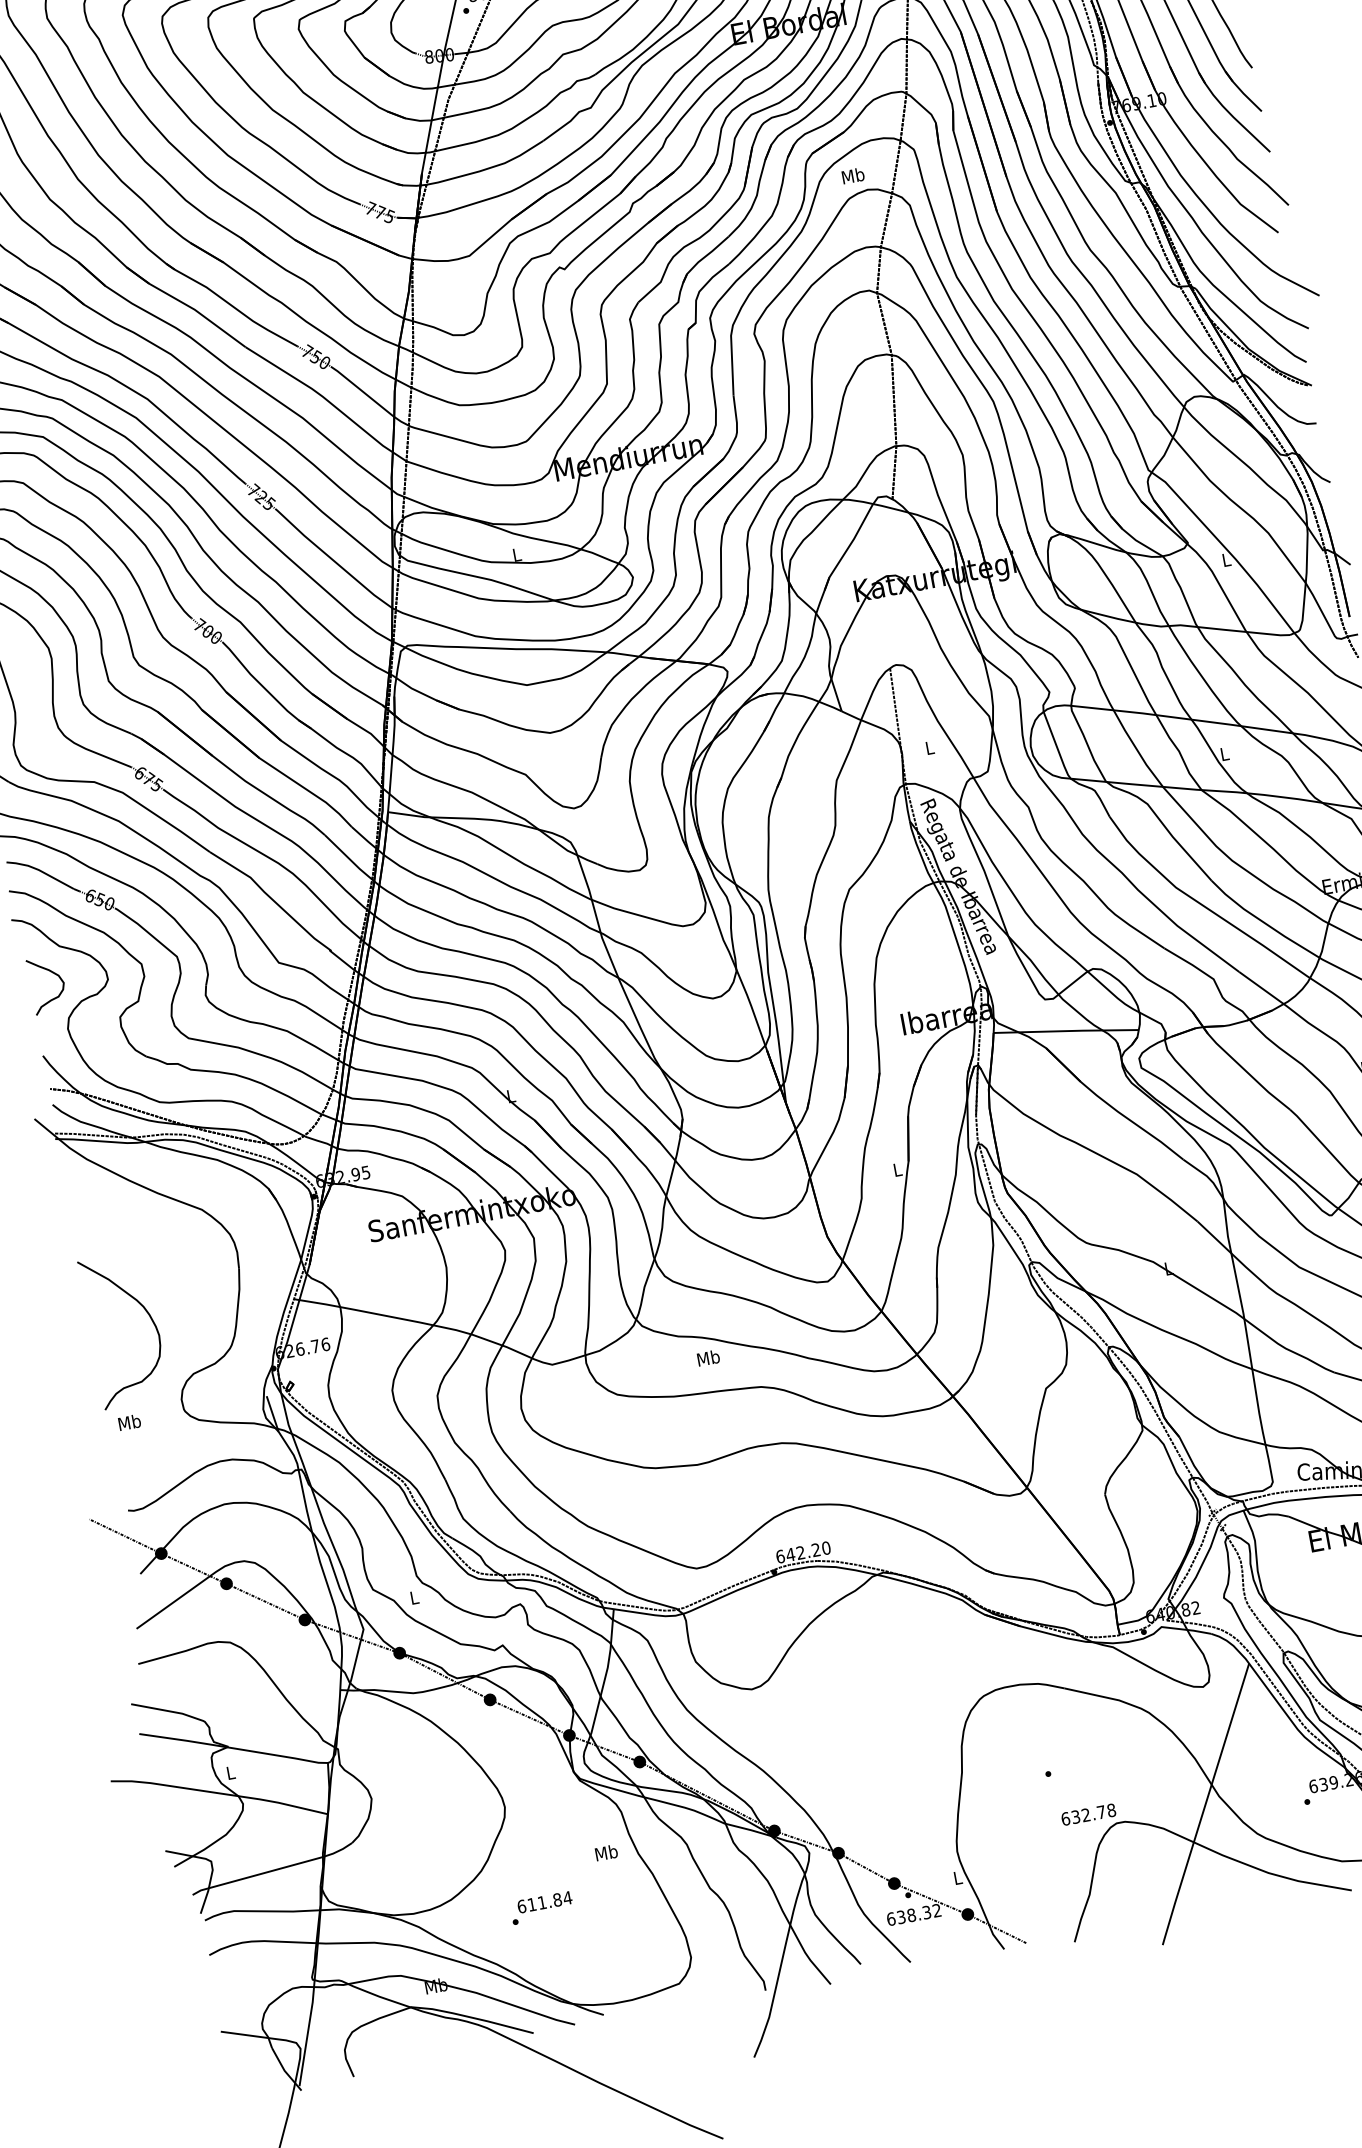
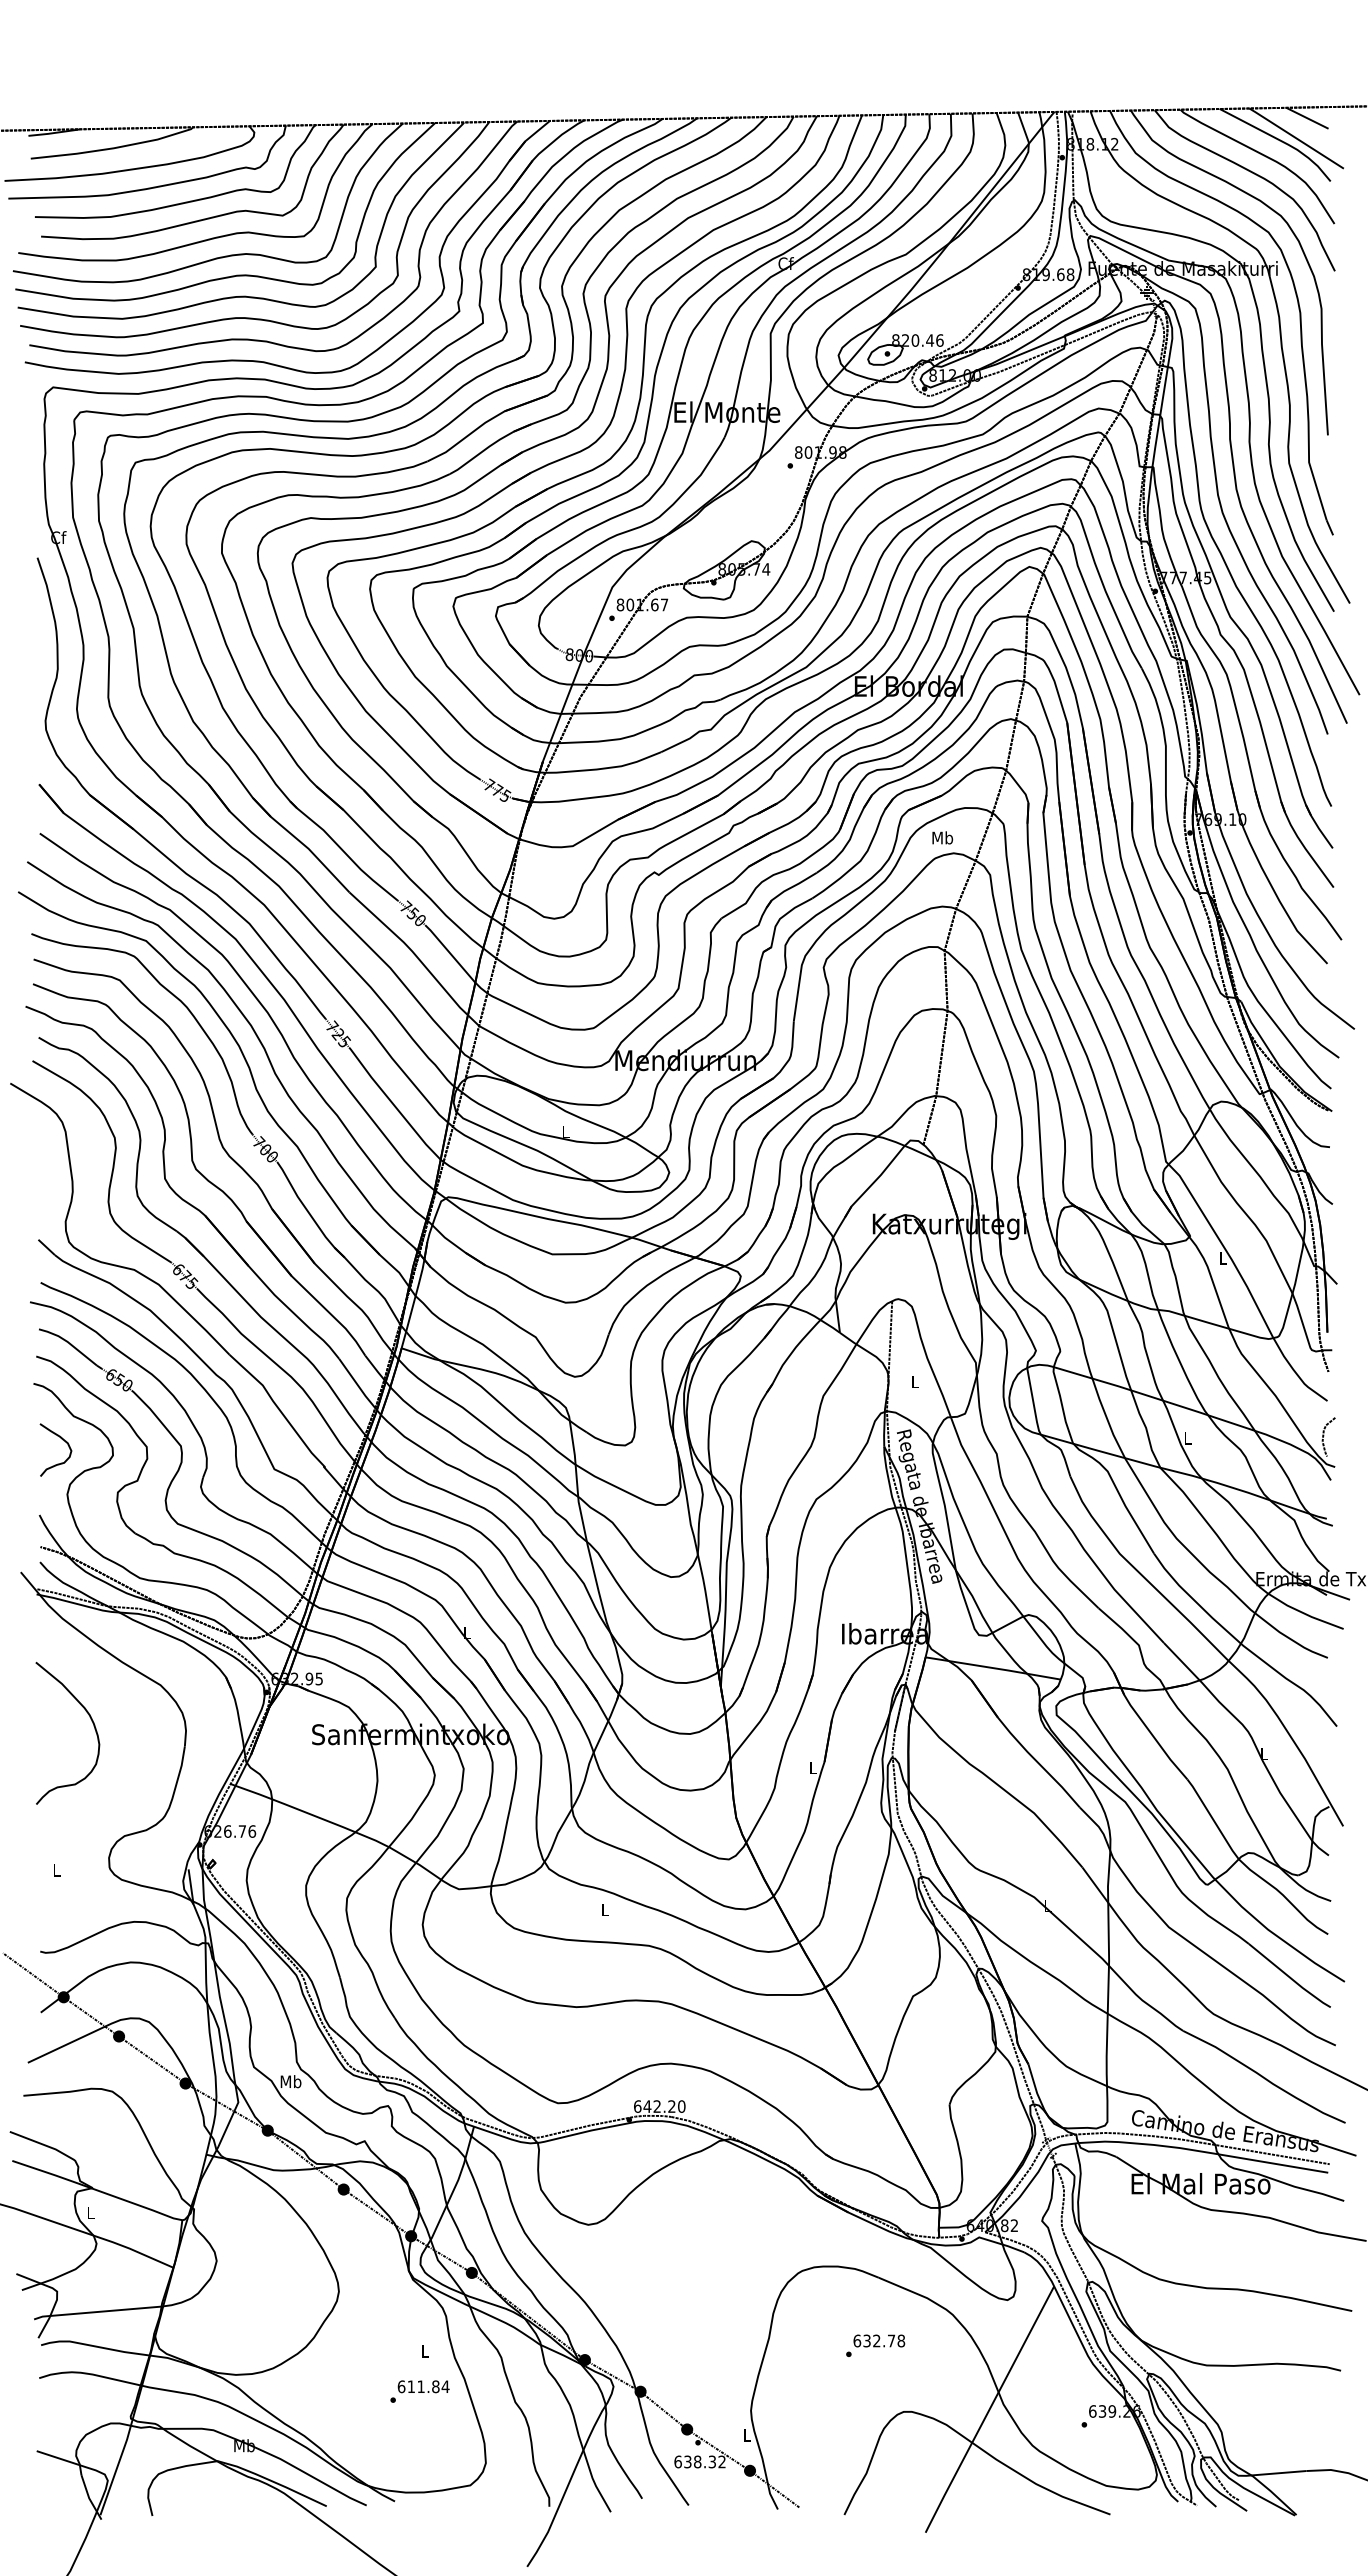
curve: (146, 1312) -> (91, 1721), moved
text: (707, 1357) -> (604, 1909), Mb -> L
text: (129, 1421) -> (56, 1869), Mb -> L
text: (413, 1597) -> (290, 2081), L -> Mb
text: (1088, 1814) -> (879, 2340), moved
text: (606, 1852) -> (425, 2351), Mb -> L
text: (541, 1908) -> (419, 2391), moved

